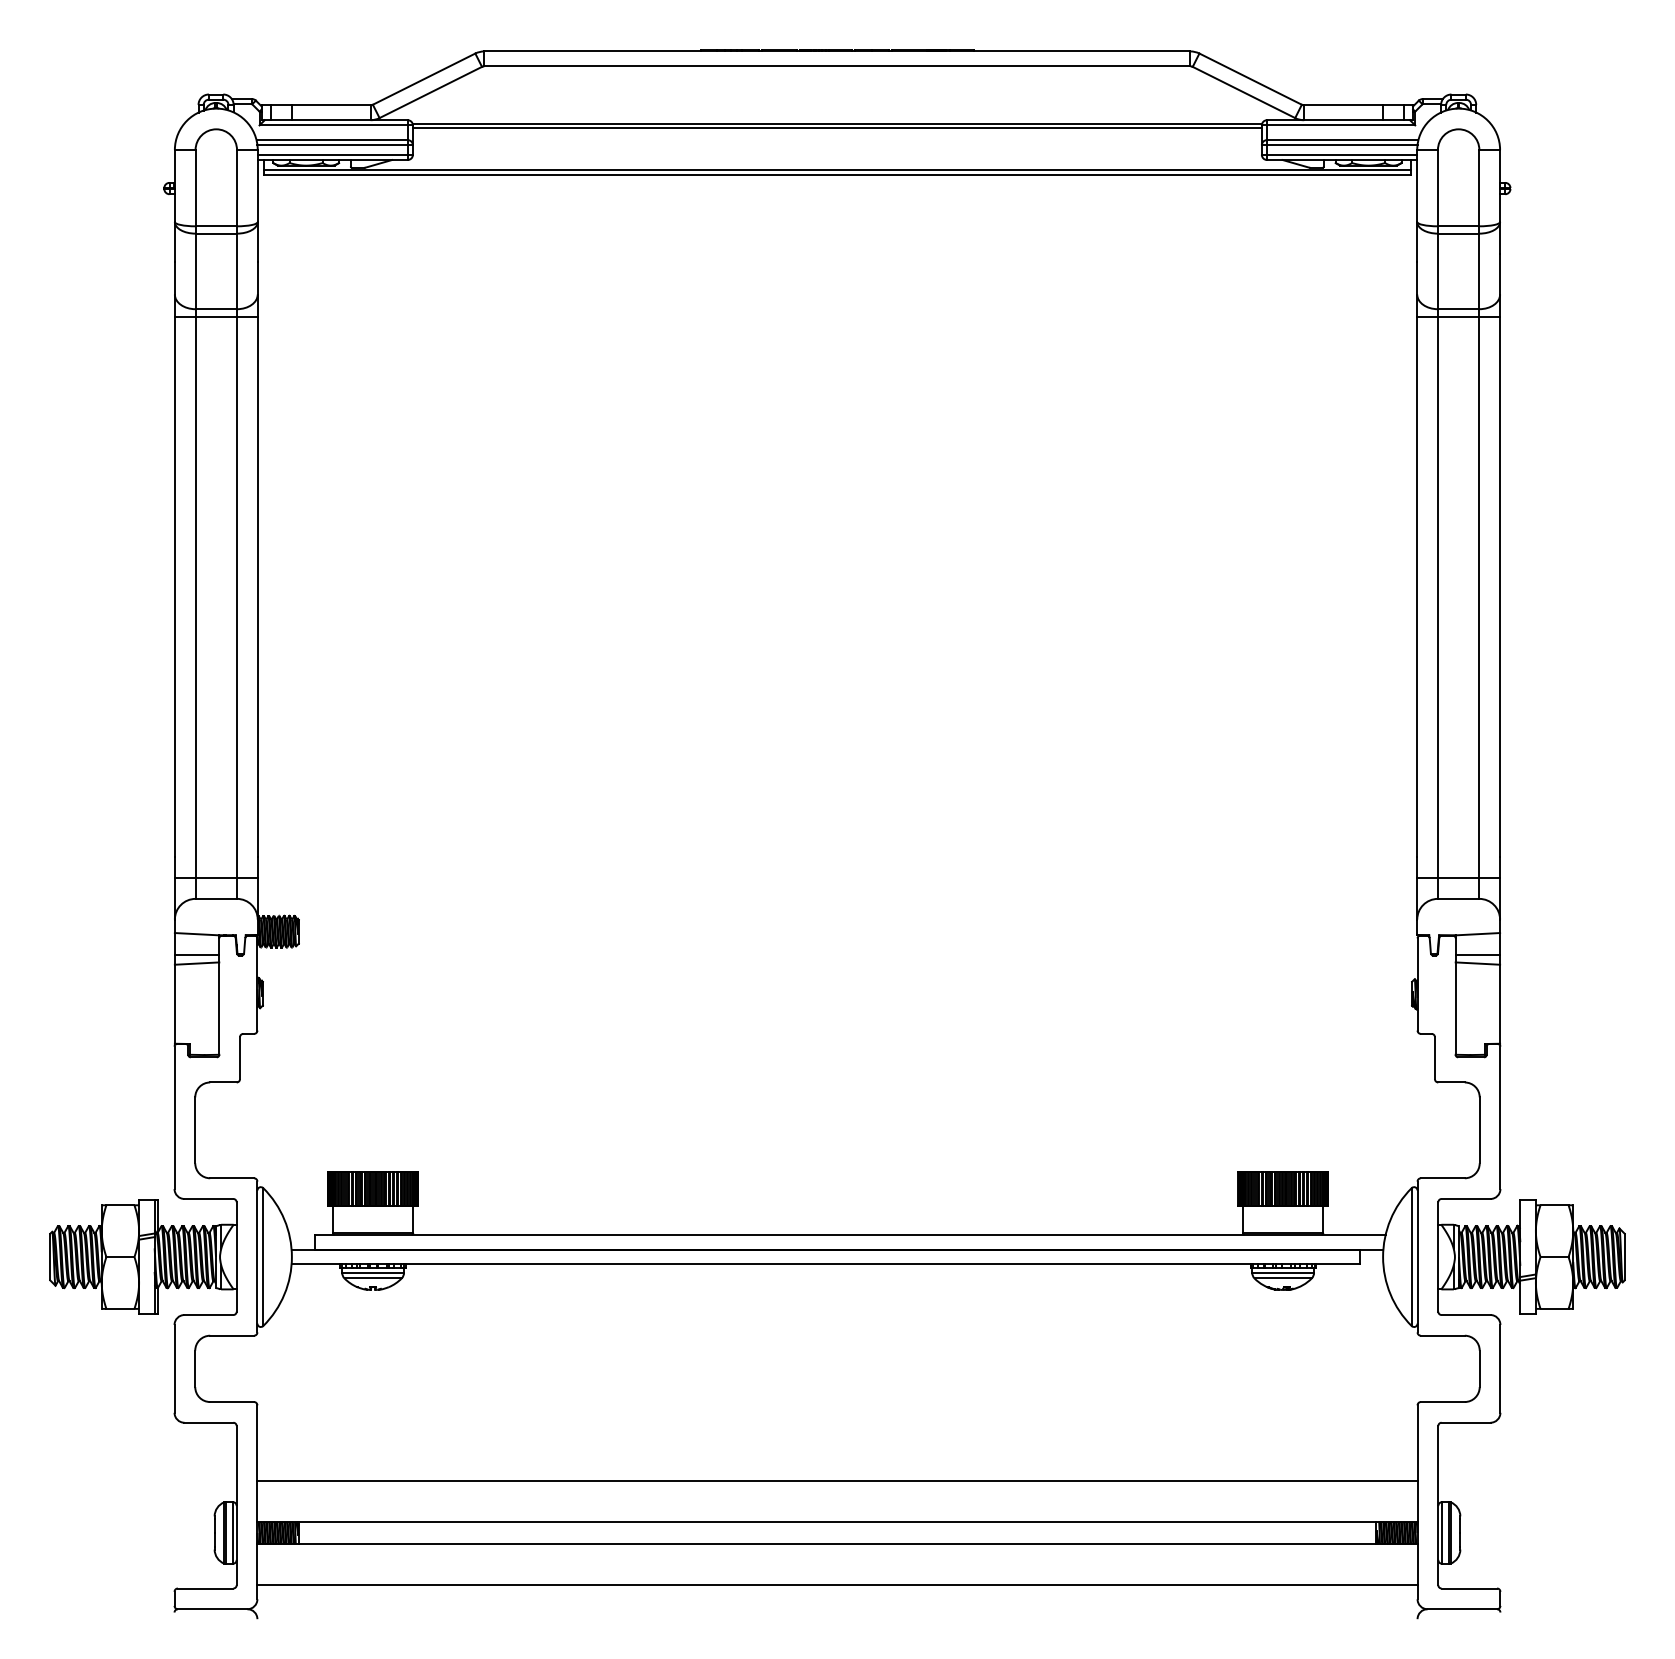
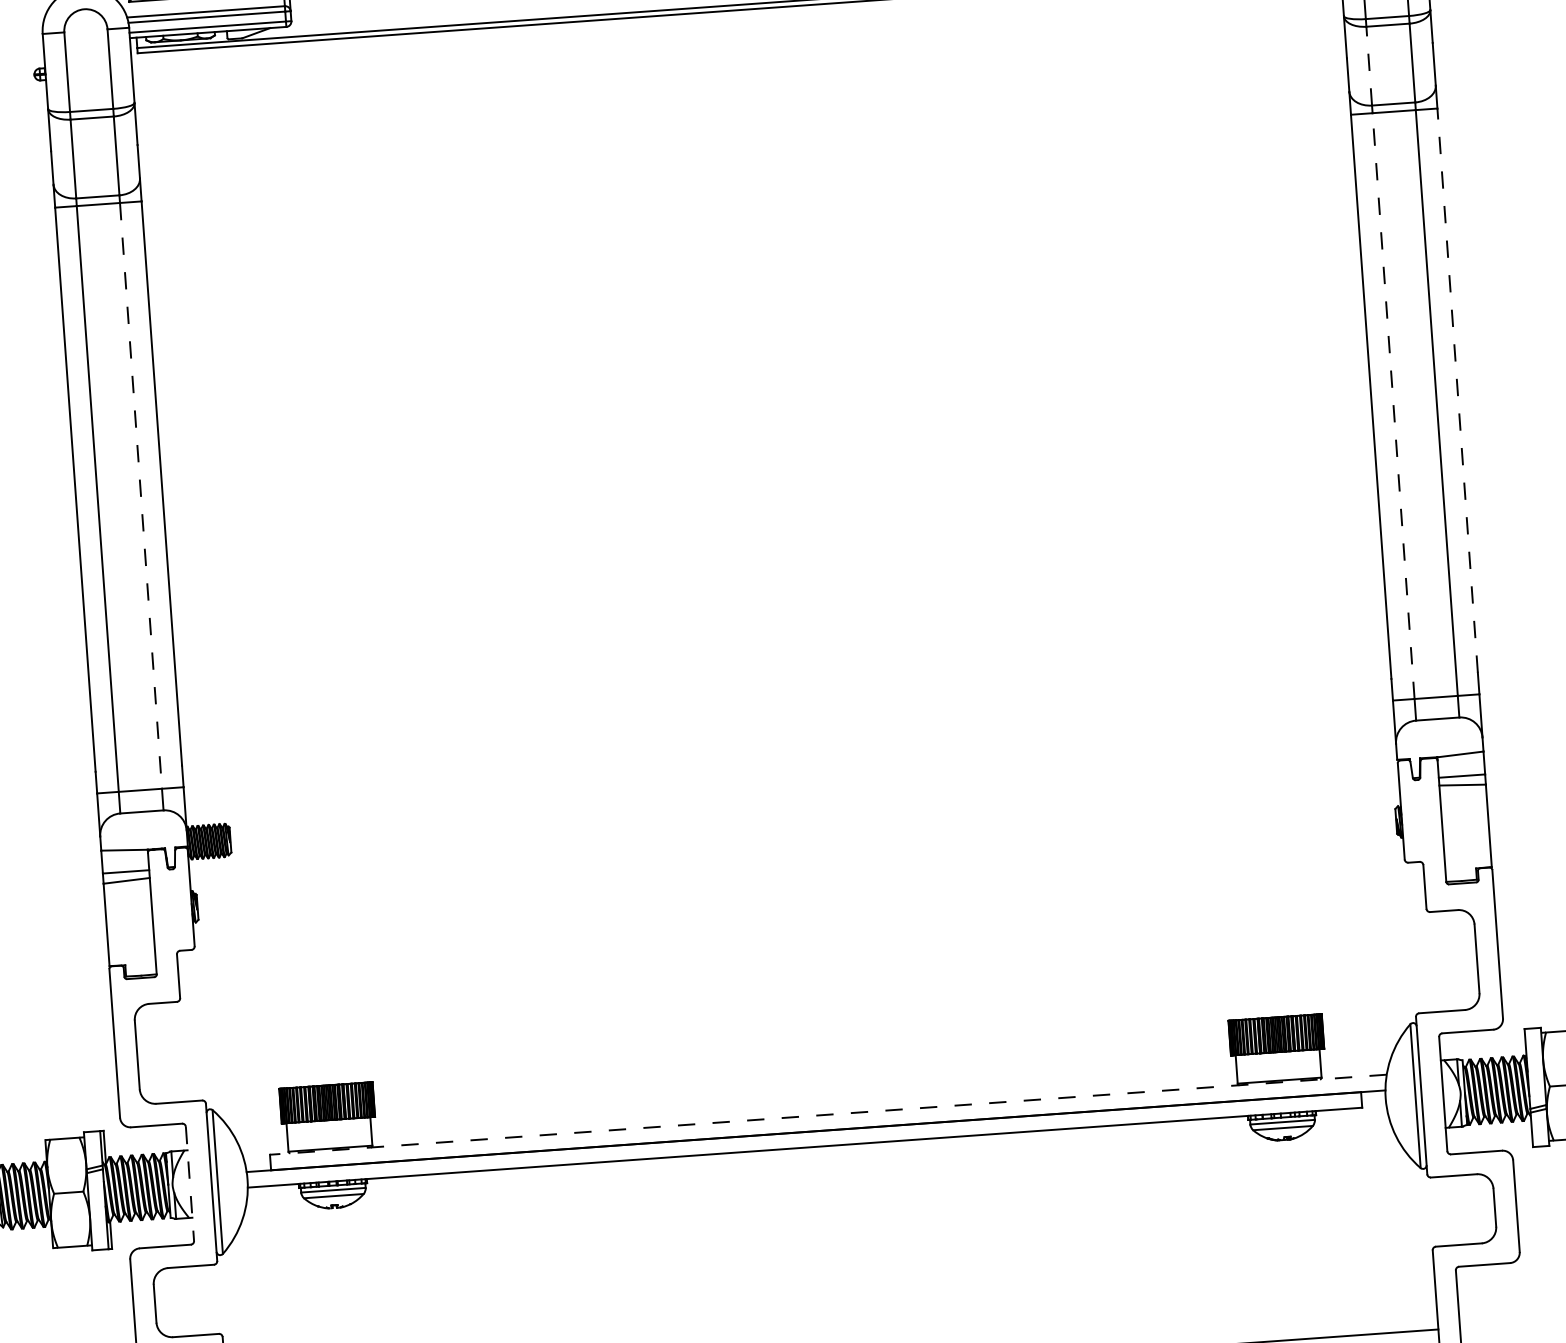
line: (1437, 271) -> (1368, 66), solid -> dashed
line: (1500, 586) -> (1458, 390), solid -> dashed
line: (237, 597) -> (141, 496), solid -> dashed
line: (1437, 597) -> (1393, 406), solid -> dashed
line: (849, 1234) -> (827, 1114), solid -> dashed
line: (236, 1257) -> (189, 1184), solid -> dashed

